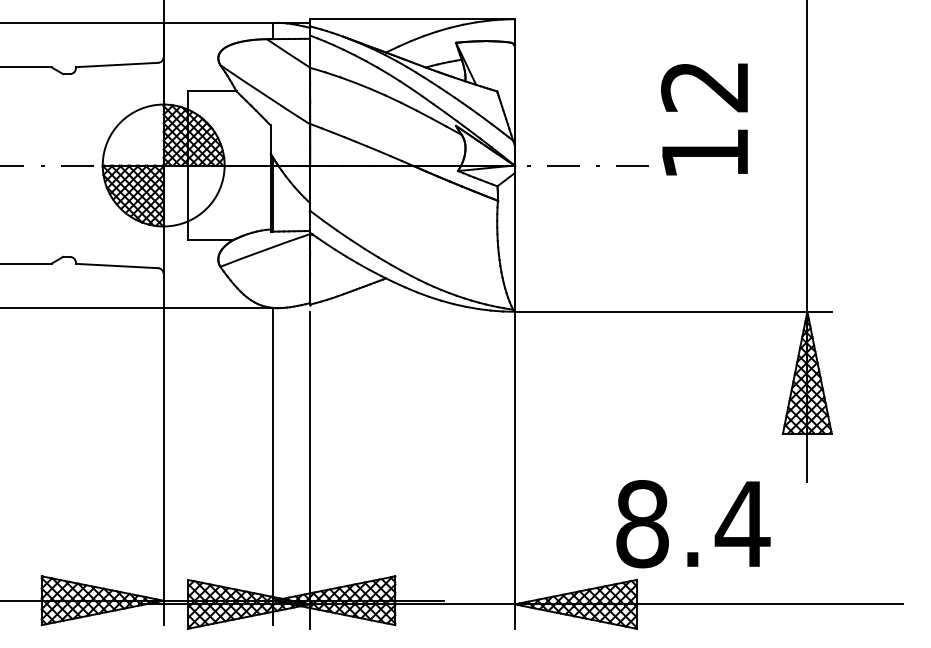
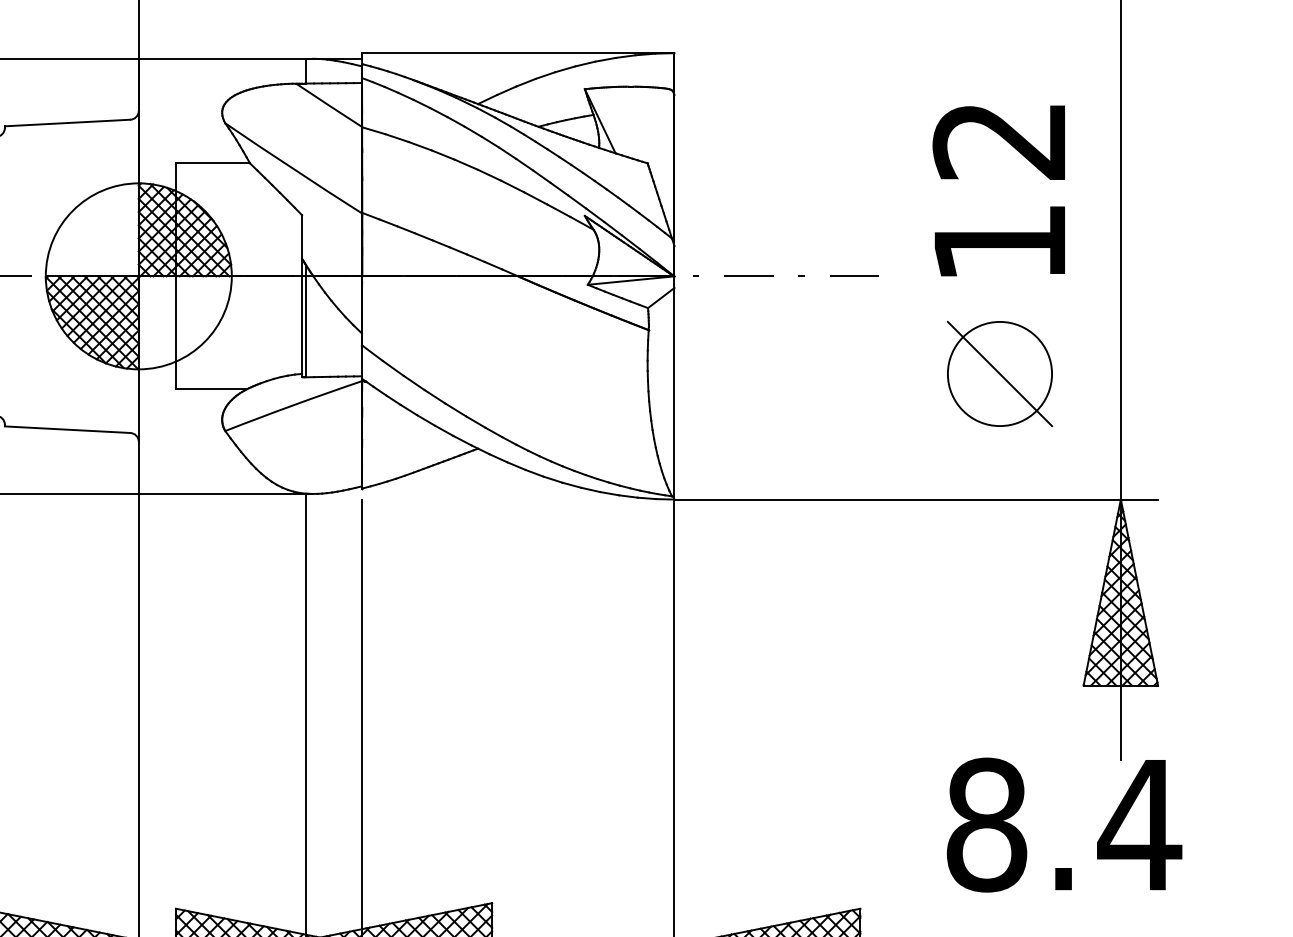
text: (704, 119) -> (998, 190), moved
part: (727, 229) -> (998, 373), added
text: (693, 524) -> (1064, 825), moved

